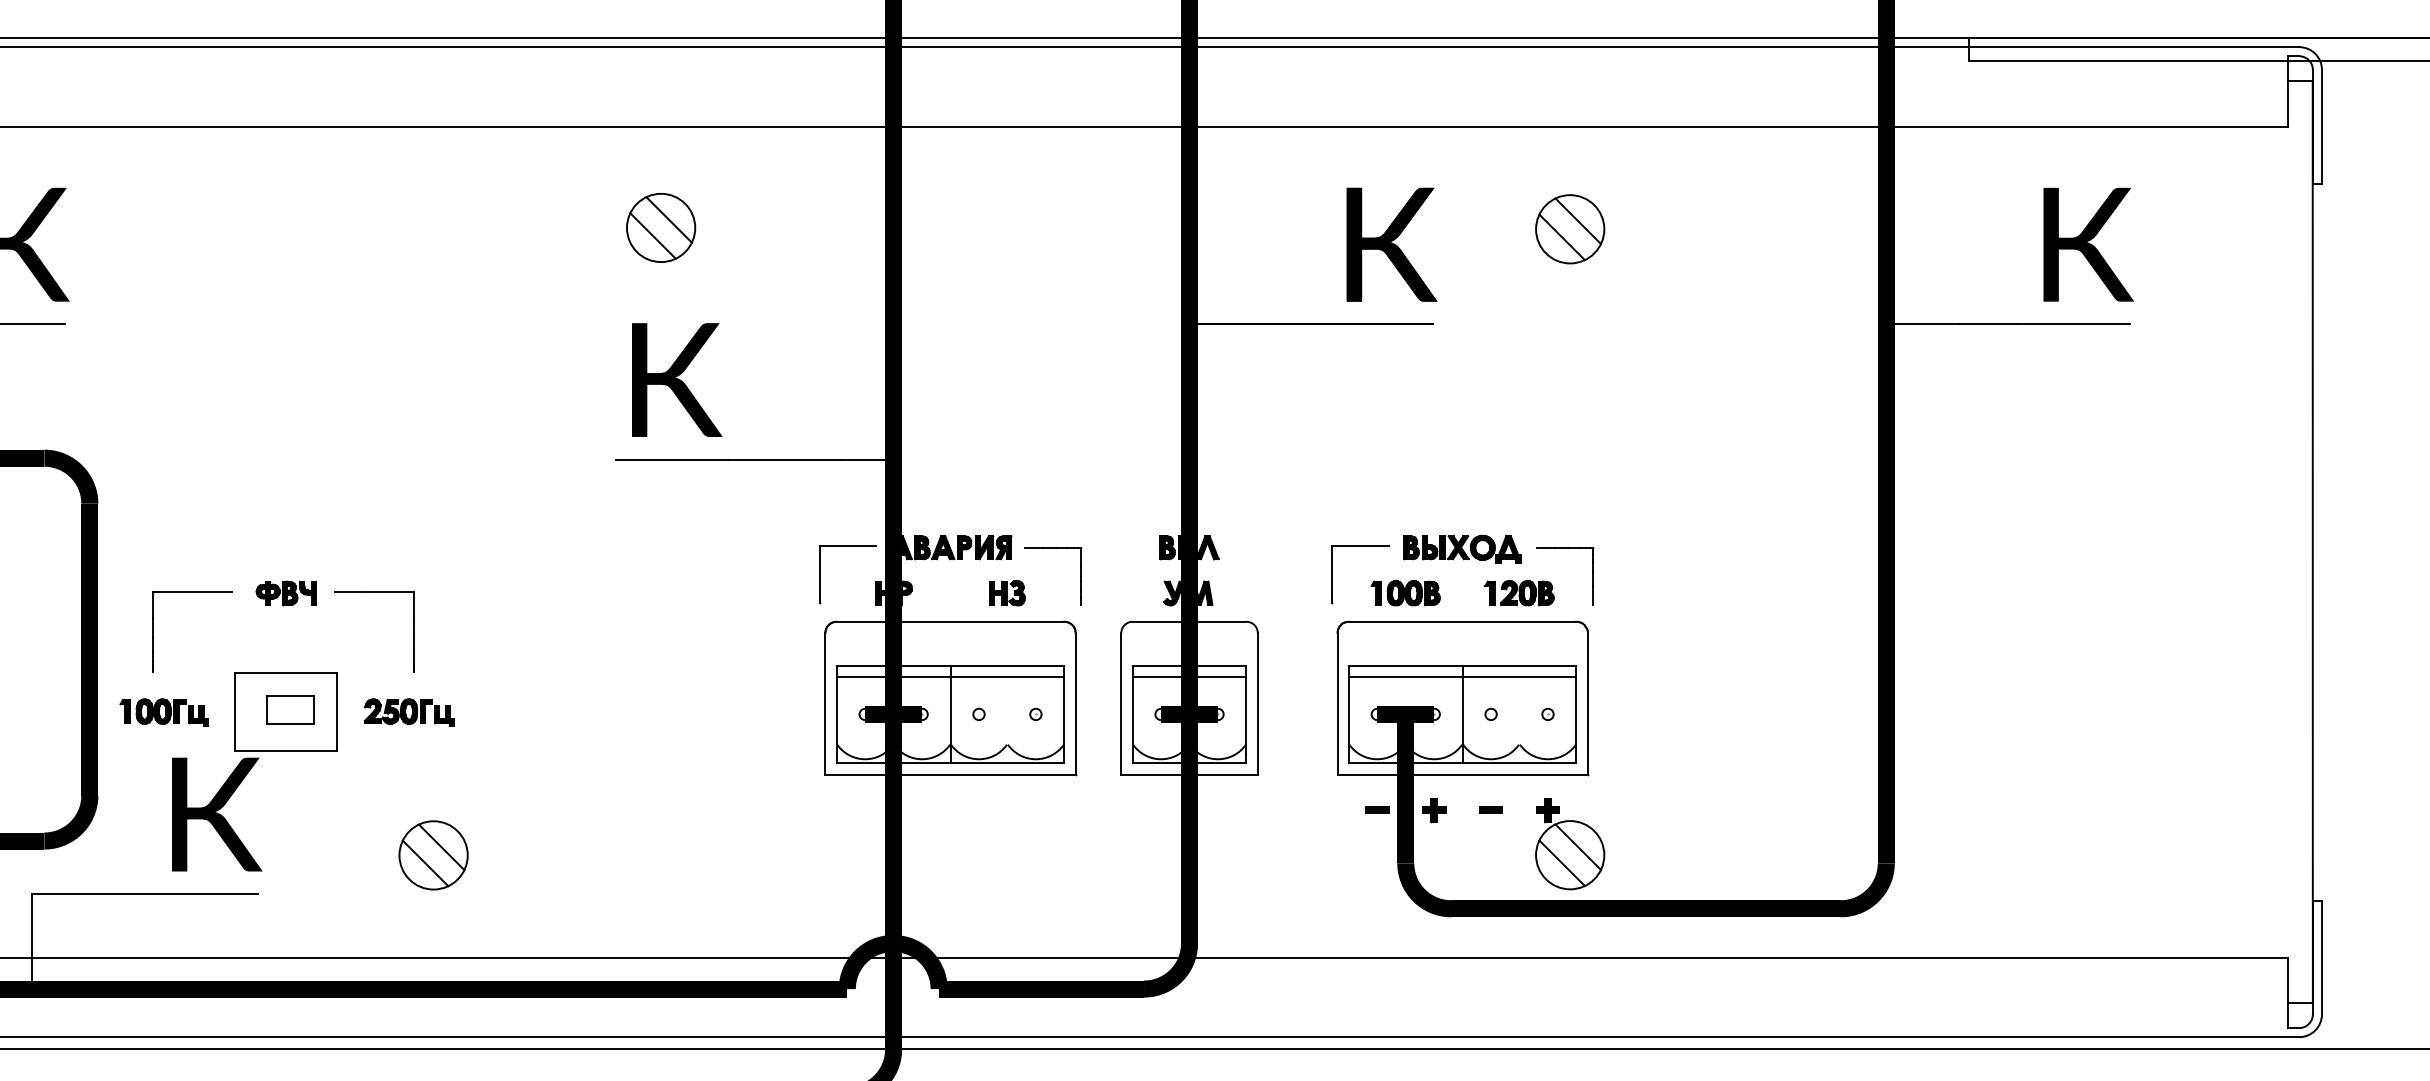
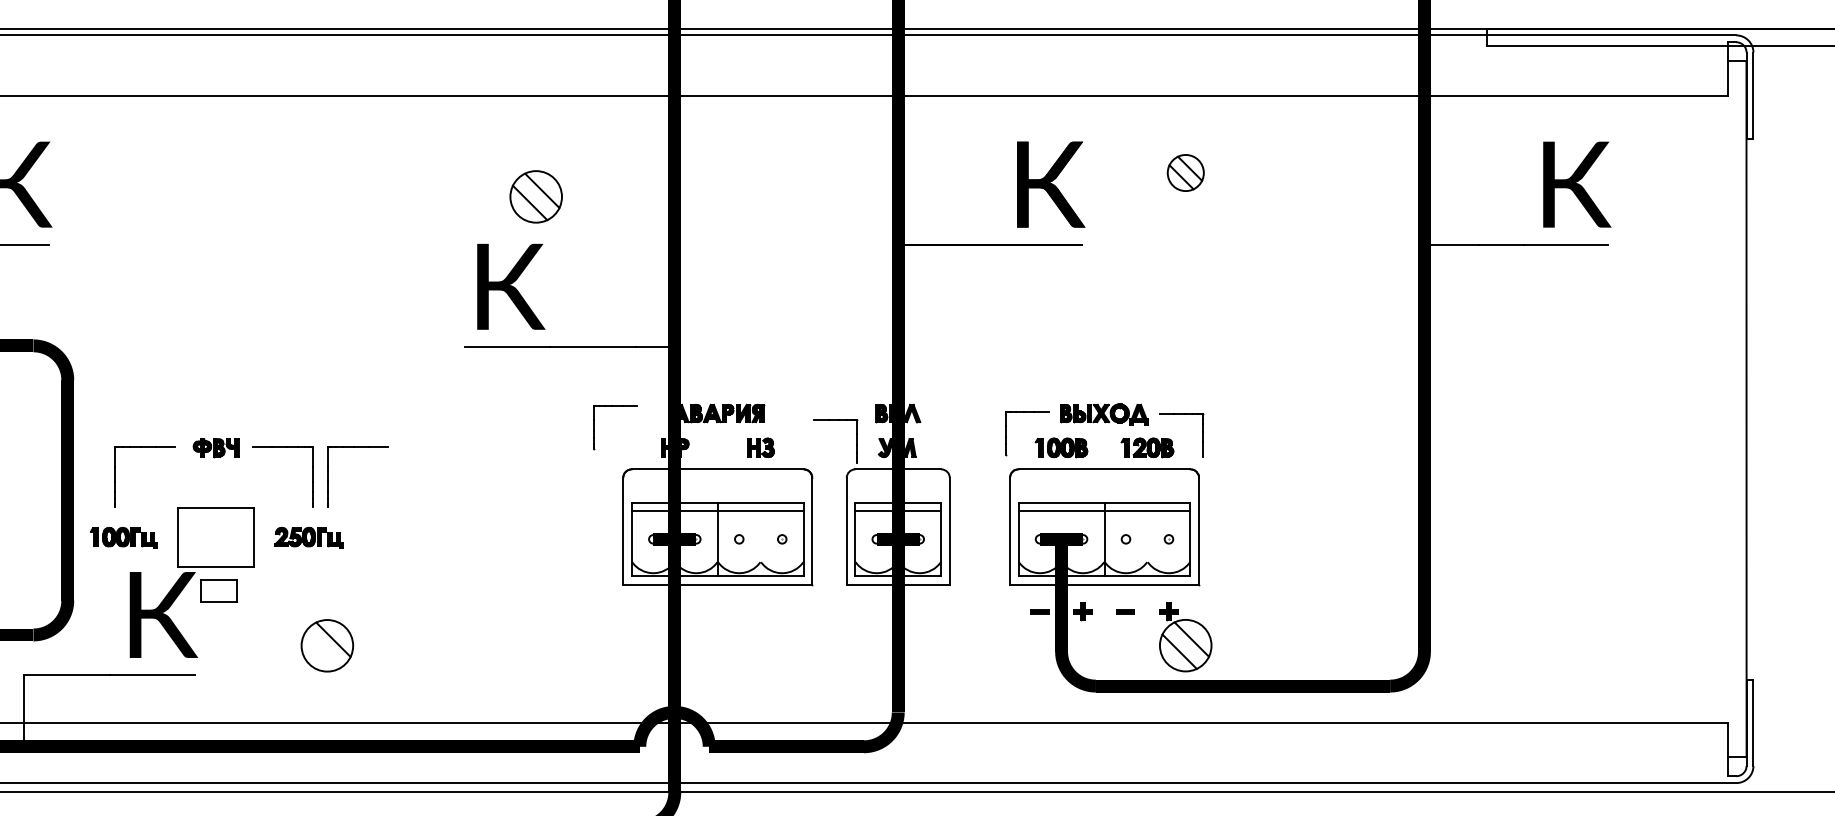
part: (661, 227) -> (536, 196), moved
part: (1570, 229) -> (1185, 173), size x0.7
part: (820, 574) -> (594, 427), moved
part: (1080, 576) -> (856, 441), moved
part: (474, 592) -> (358, 447), added
part: (290, 709) -> (219, 590), moved
line: (425, 863) -> (321, 651), removed

